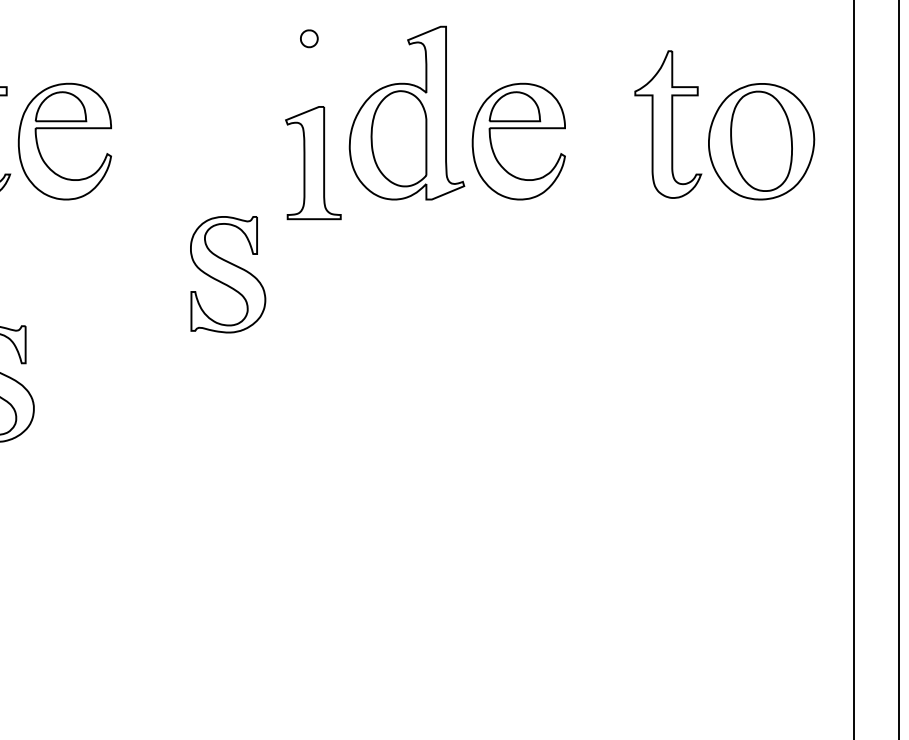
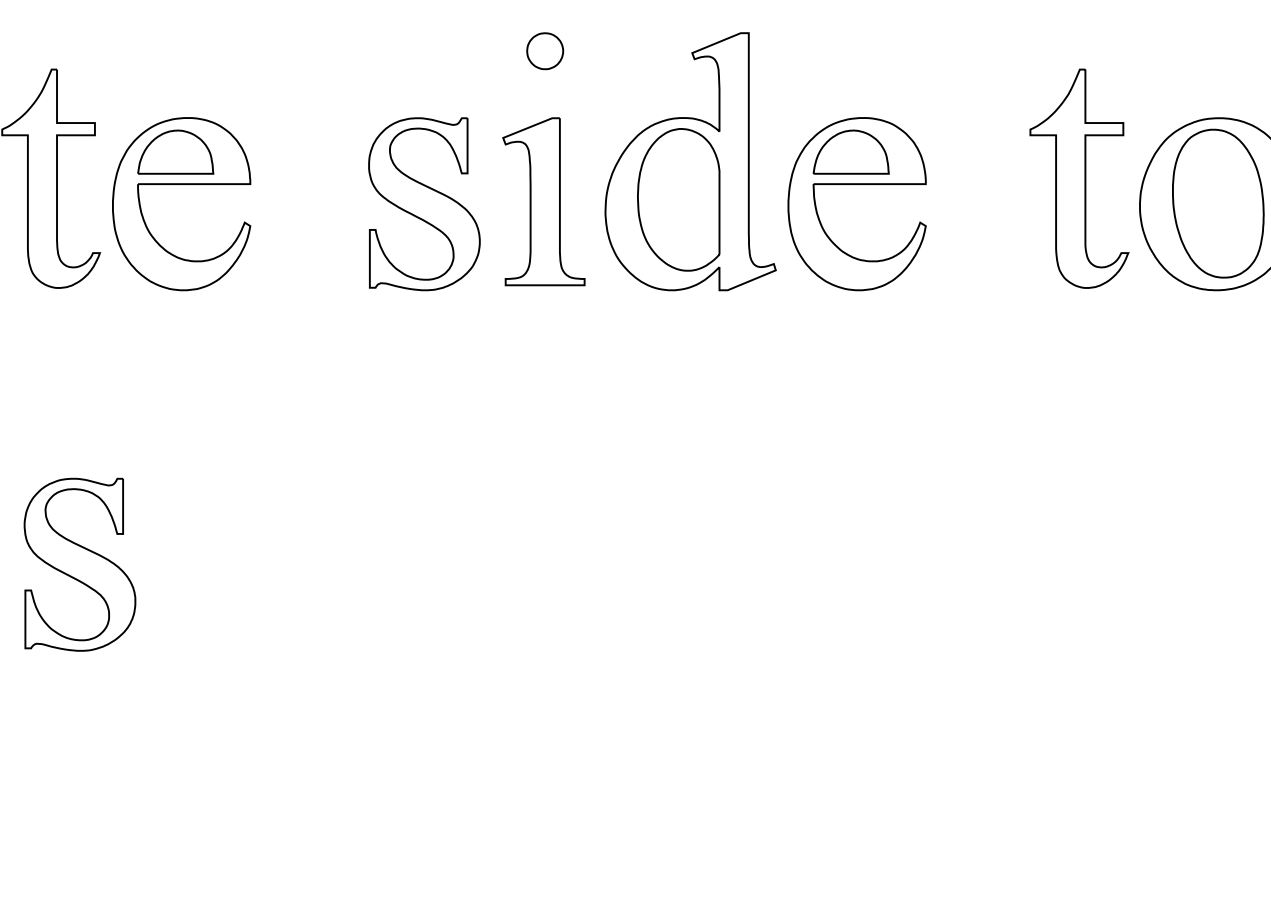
part: (309, 38) -> (545, 50), size x1.43
part: (313, 163) -> (544, 202), moved
part: (228, 274) -> (424, 203), moved

